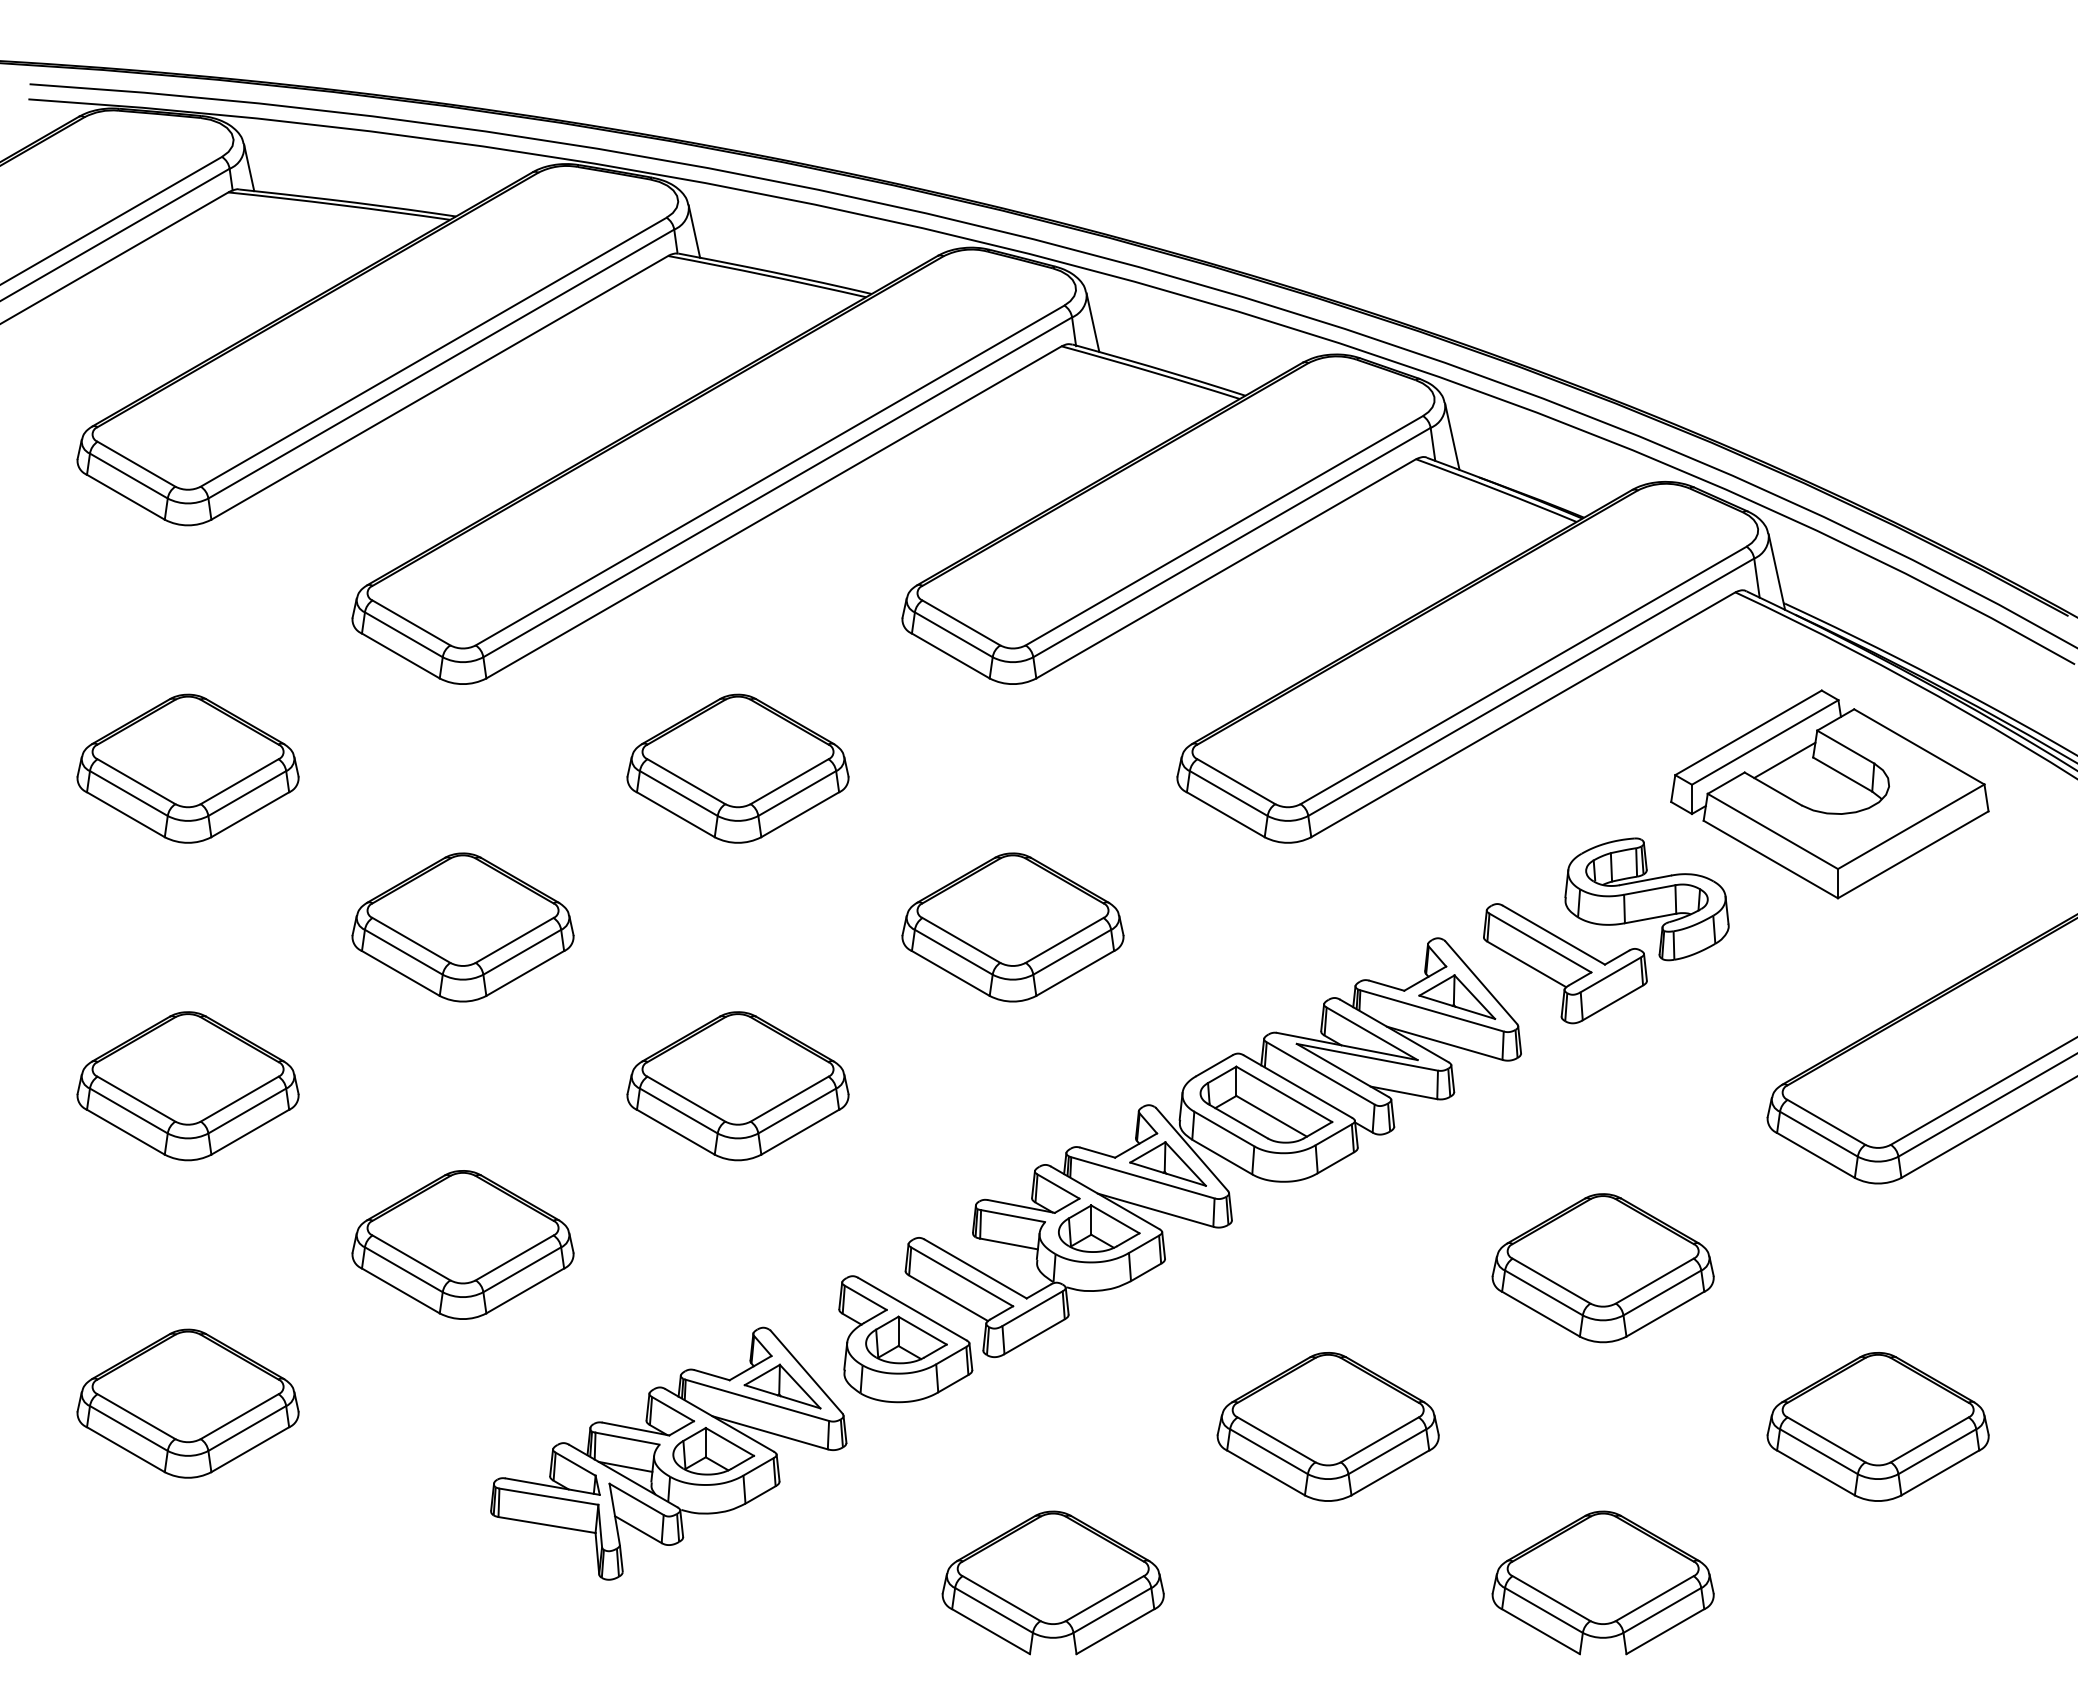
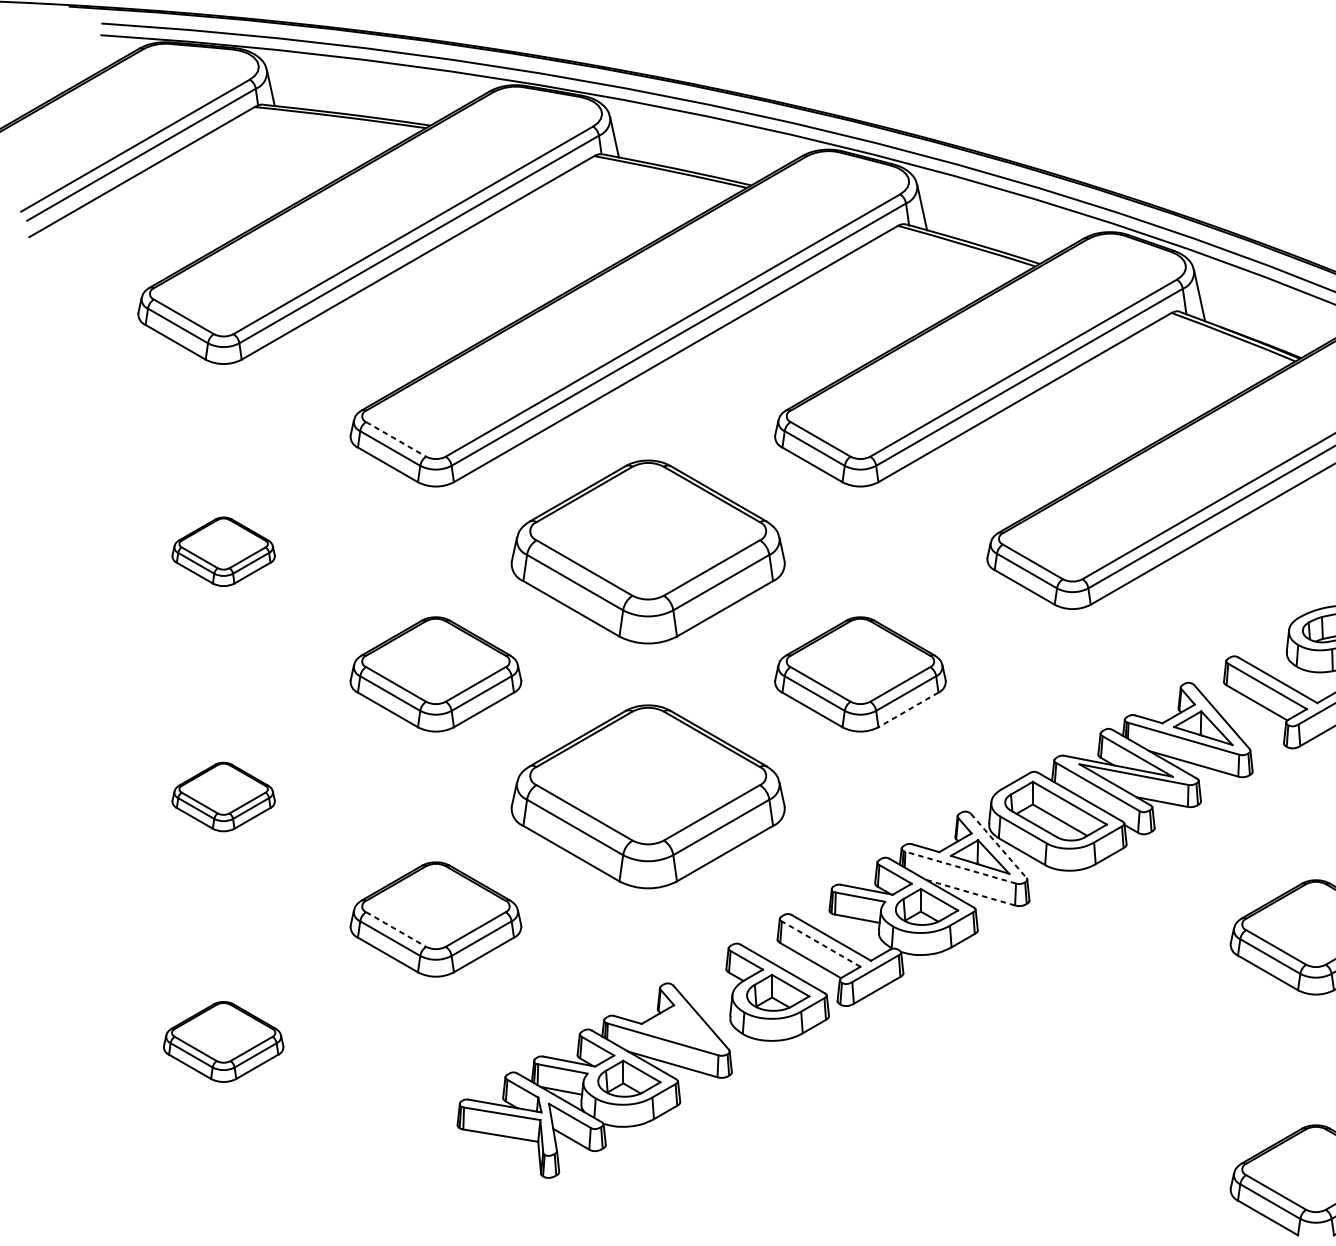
line: (411, 622) -> (396, 439), solid -> dashed
part: (187, 768) -> (223, 551), size x0.6
part: (737, 768) -> (647, 551), size x1.6
line: (1075, 973) -> (908, 709), solid -> dashed
part: (187, 1086) -> (223, 797), size x0.6
part: (737, 1086) -> (647, 797), size x1.6
line: (1192, 1149) -> (999, 845), solid -> dashed
line: (1142, 1177) -> (960, 867), solid -> dashed
line: (1155, 1210) -> (970, 892), solid -> dashed
line: (411, 1257) -> (396, 929), solid -> dashed
line: (962, 1276) -> (821, 943), solid -> dashed
part: (782, 1386) -> (682, 1028), removed
part: (187, 1403) -> (223, 1041), size x0.7
part: (1327, 1426) -> (1103, 1059), removed
part: (1052, 1582) -> (890, 1180), removed

